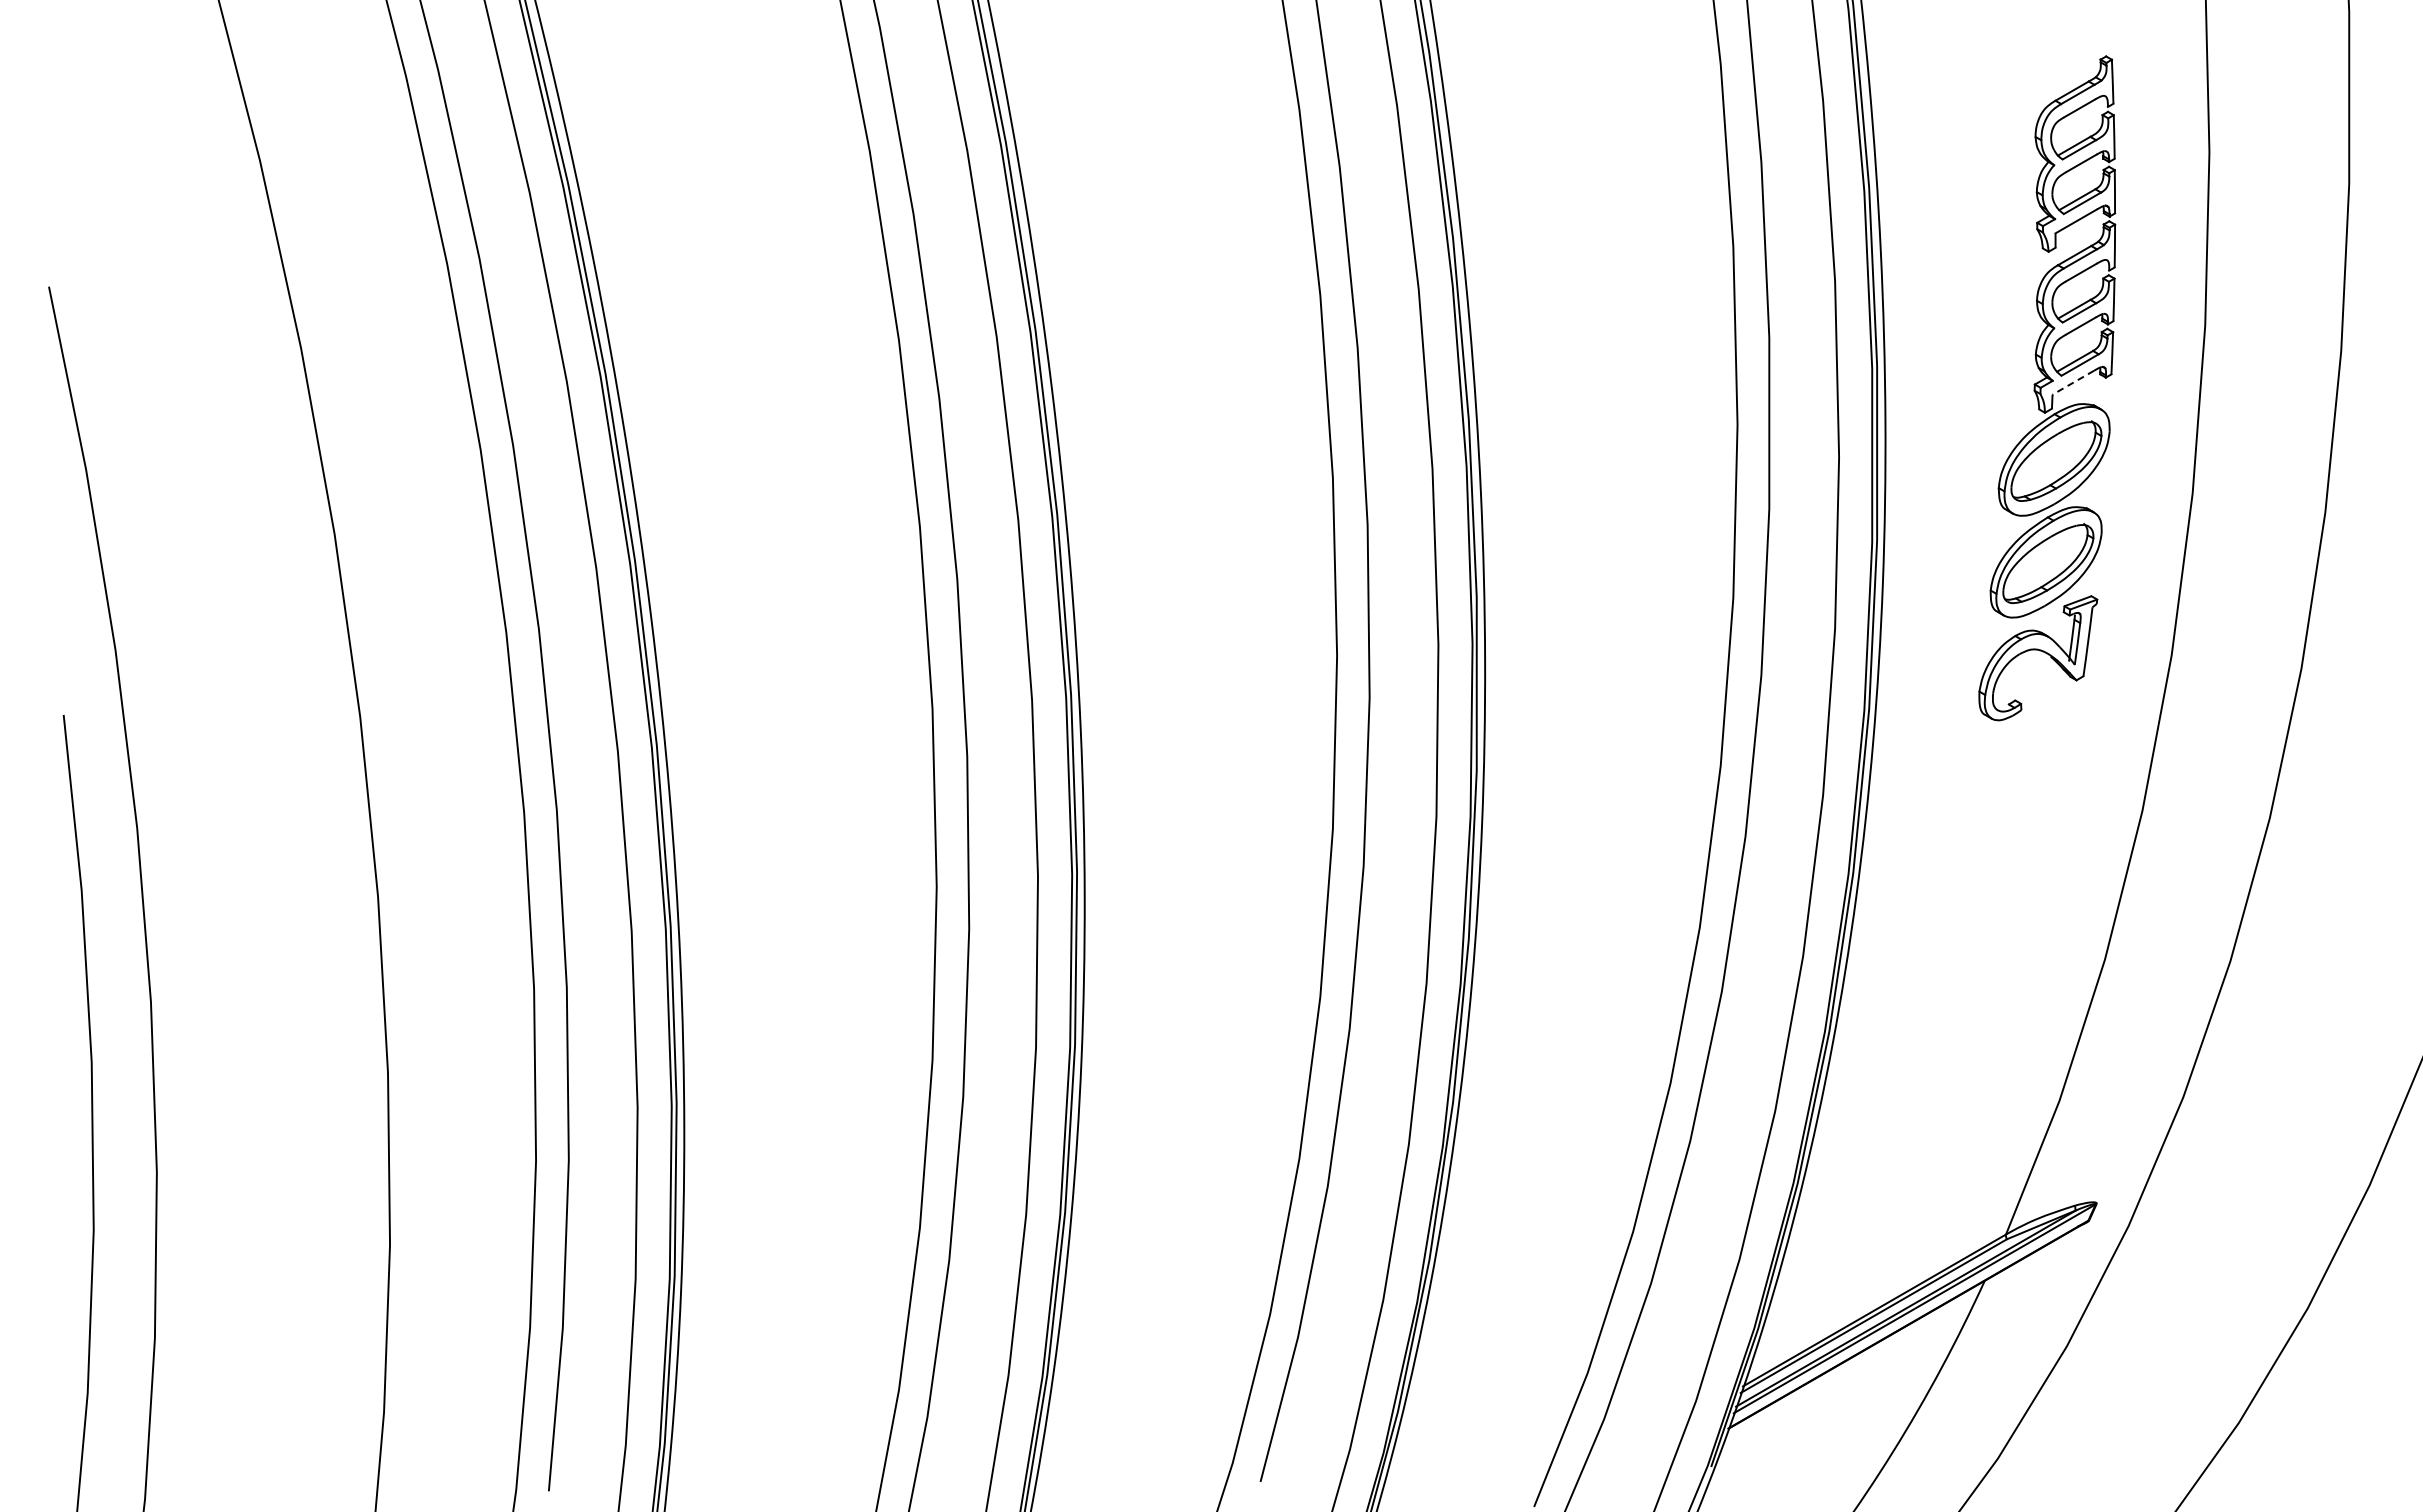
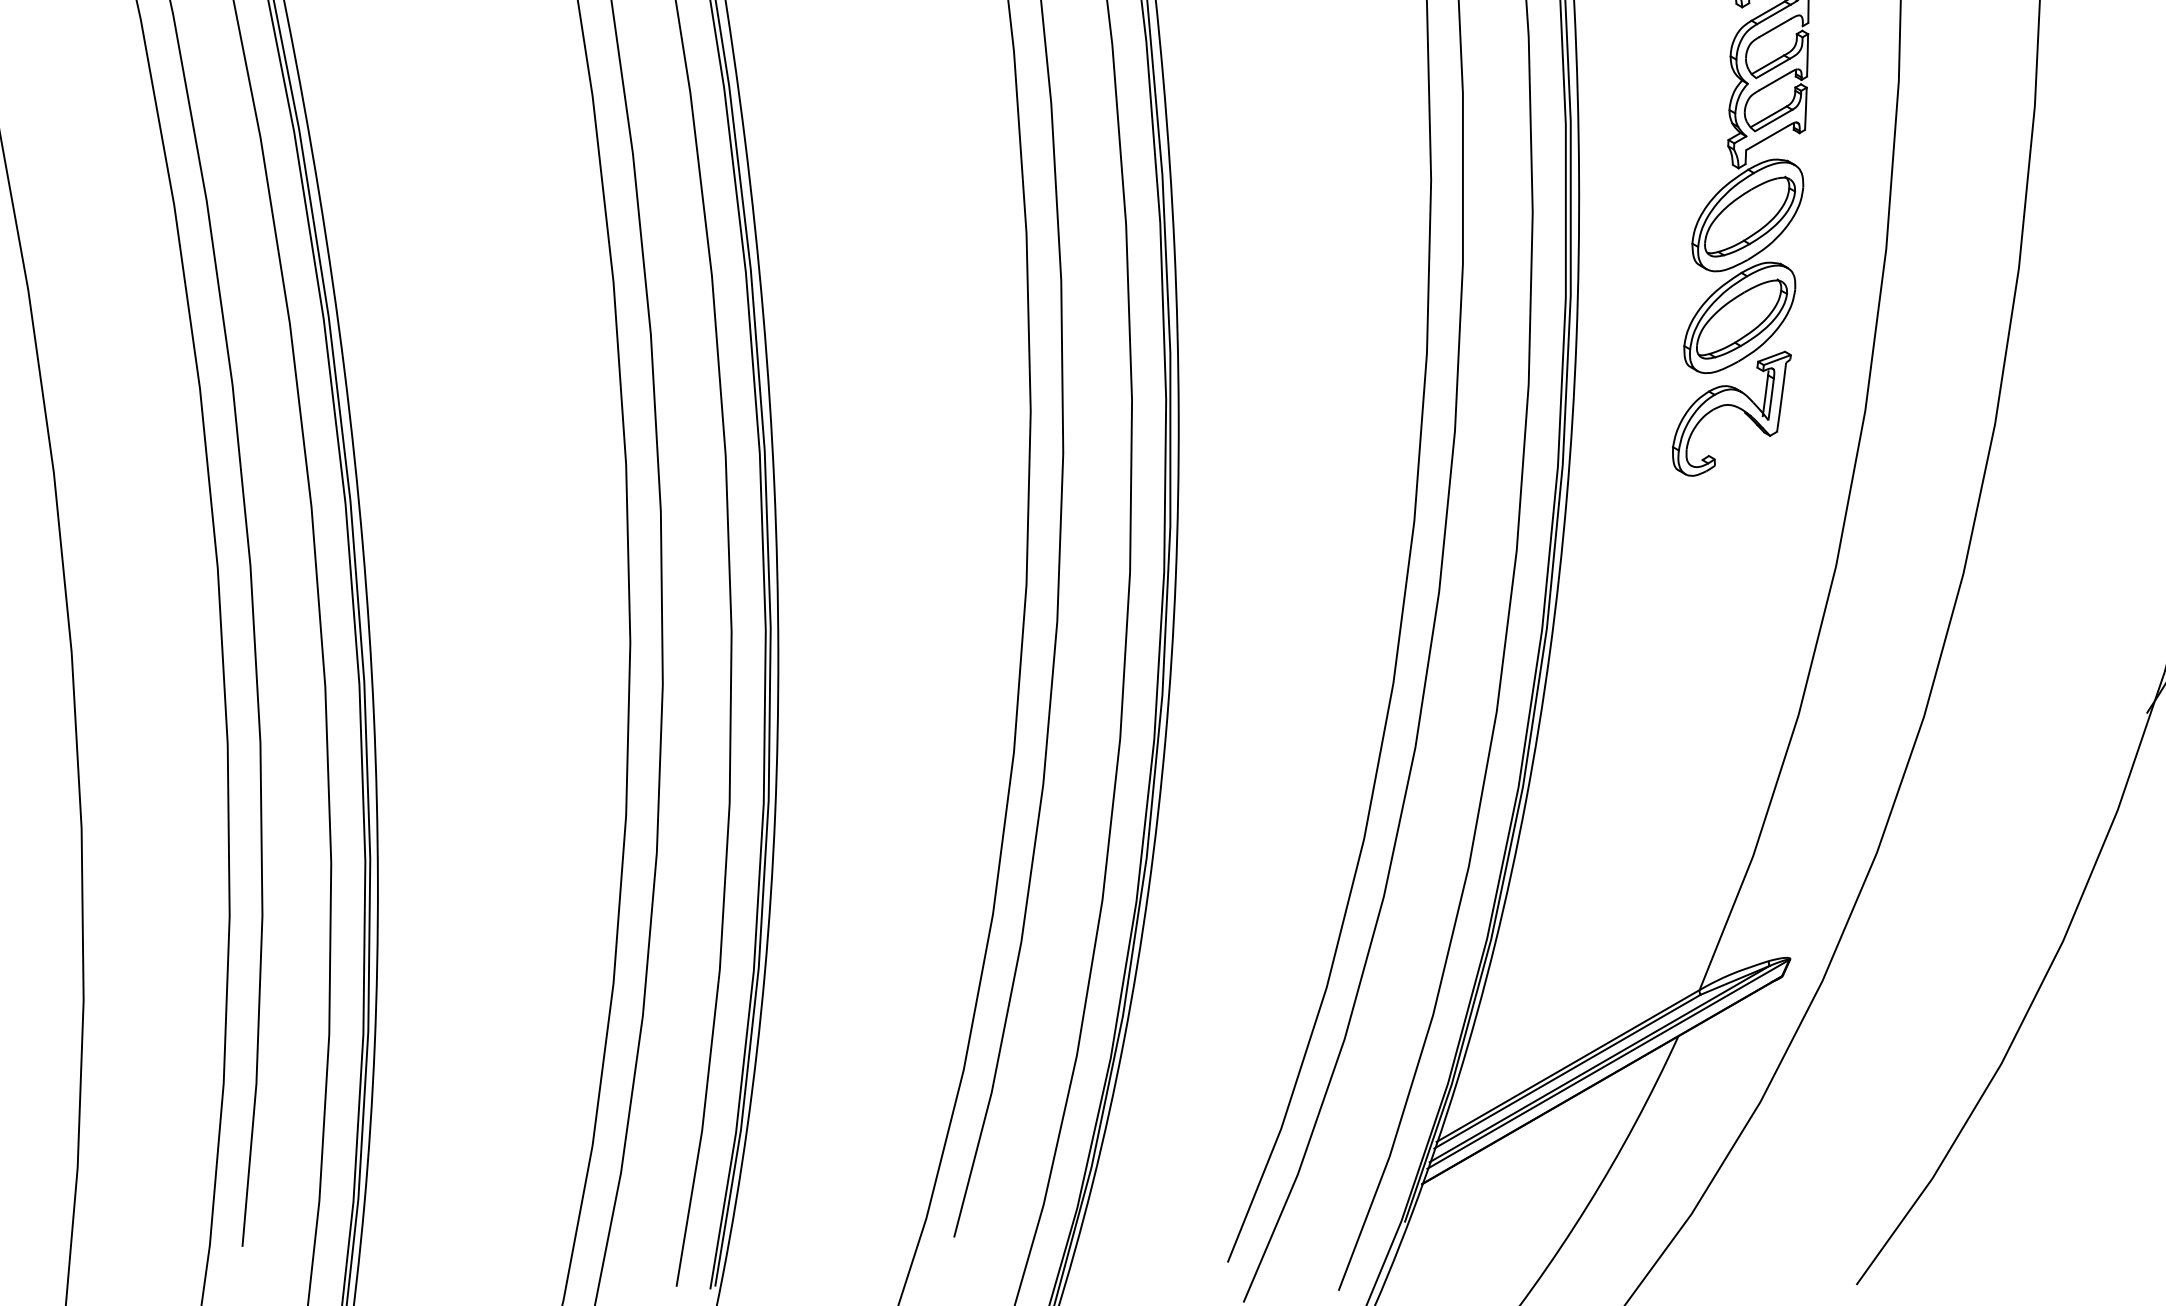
line: (2073, 382) -> (1767, 138), dashed -> solid

